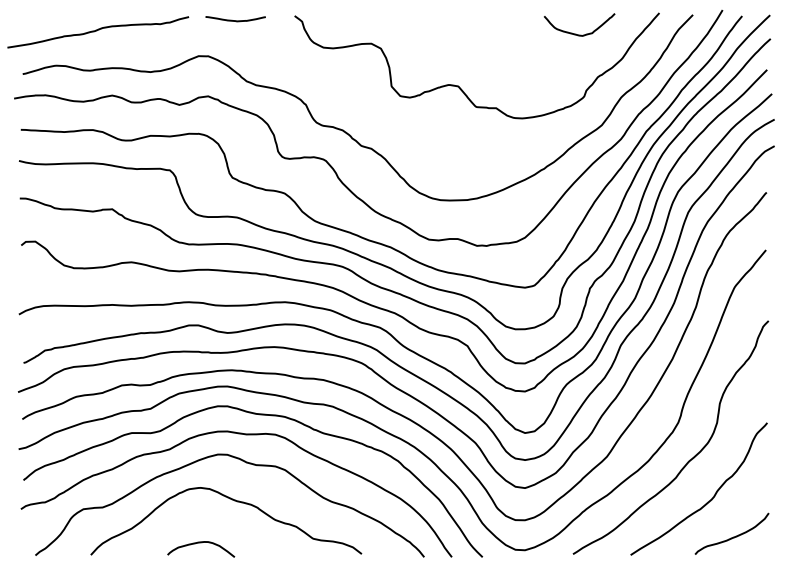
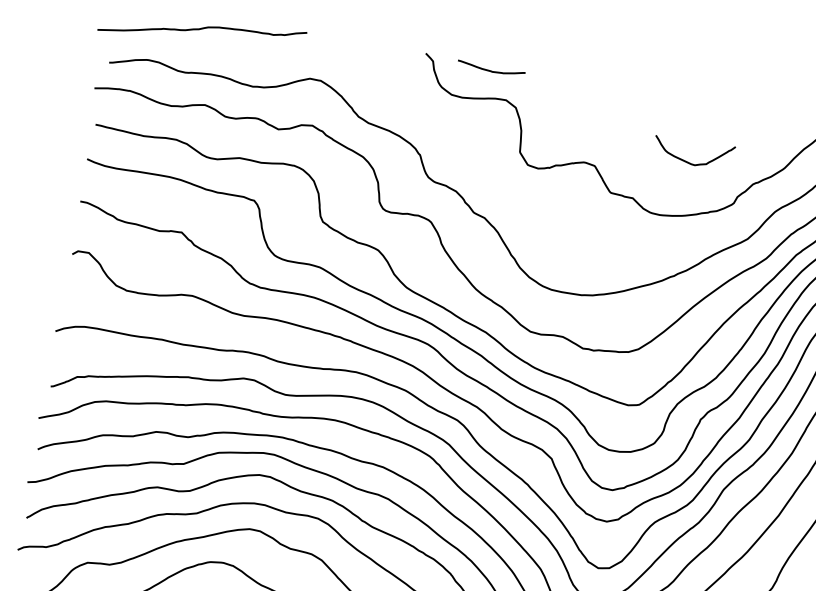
curve: (235, 20) -> (490, 70), moved
curve: (576, 33) -> (688, 161), moved

